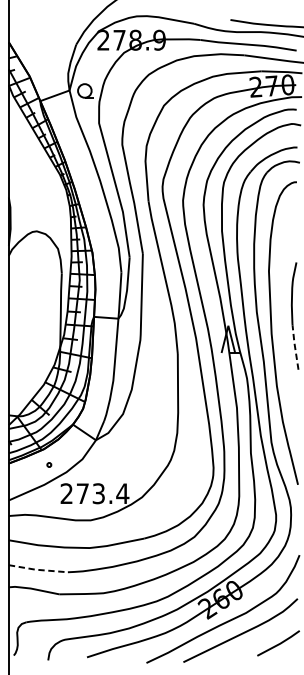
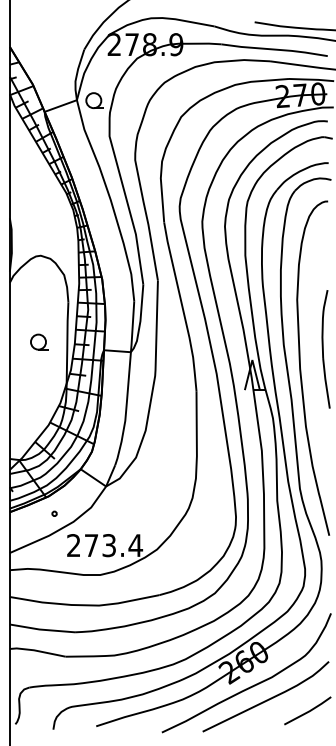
part: (35, 308) -> (39, 341), added
line: (294, 345) -> (325, 381), dashed -> solid
line: (38, 569) -> (42, 629), dashed -> solid

